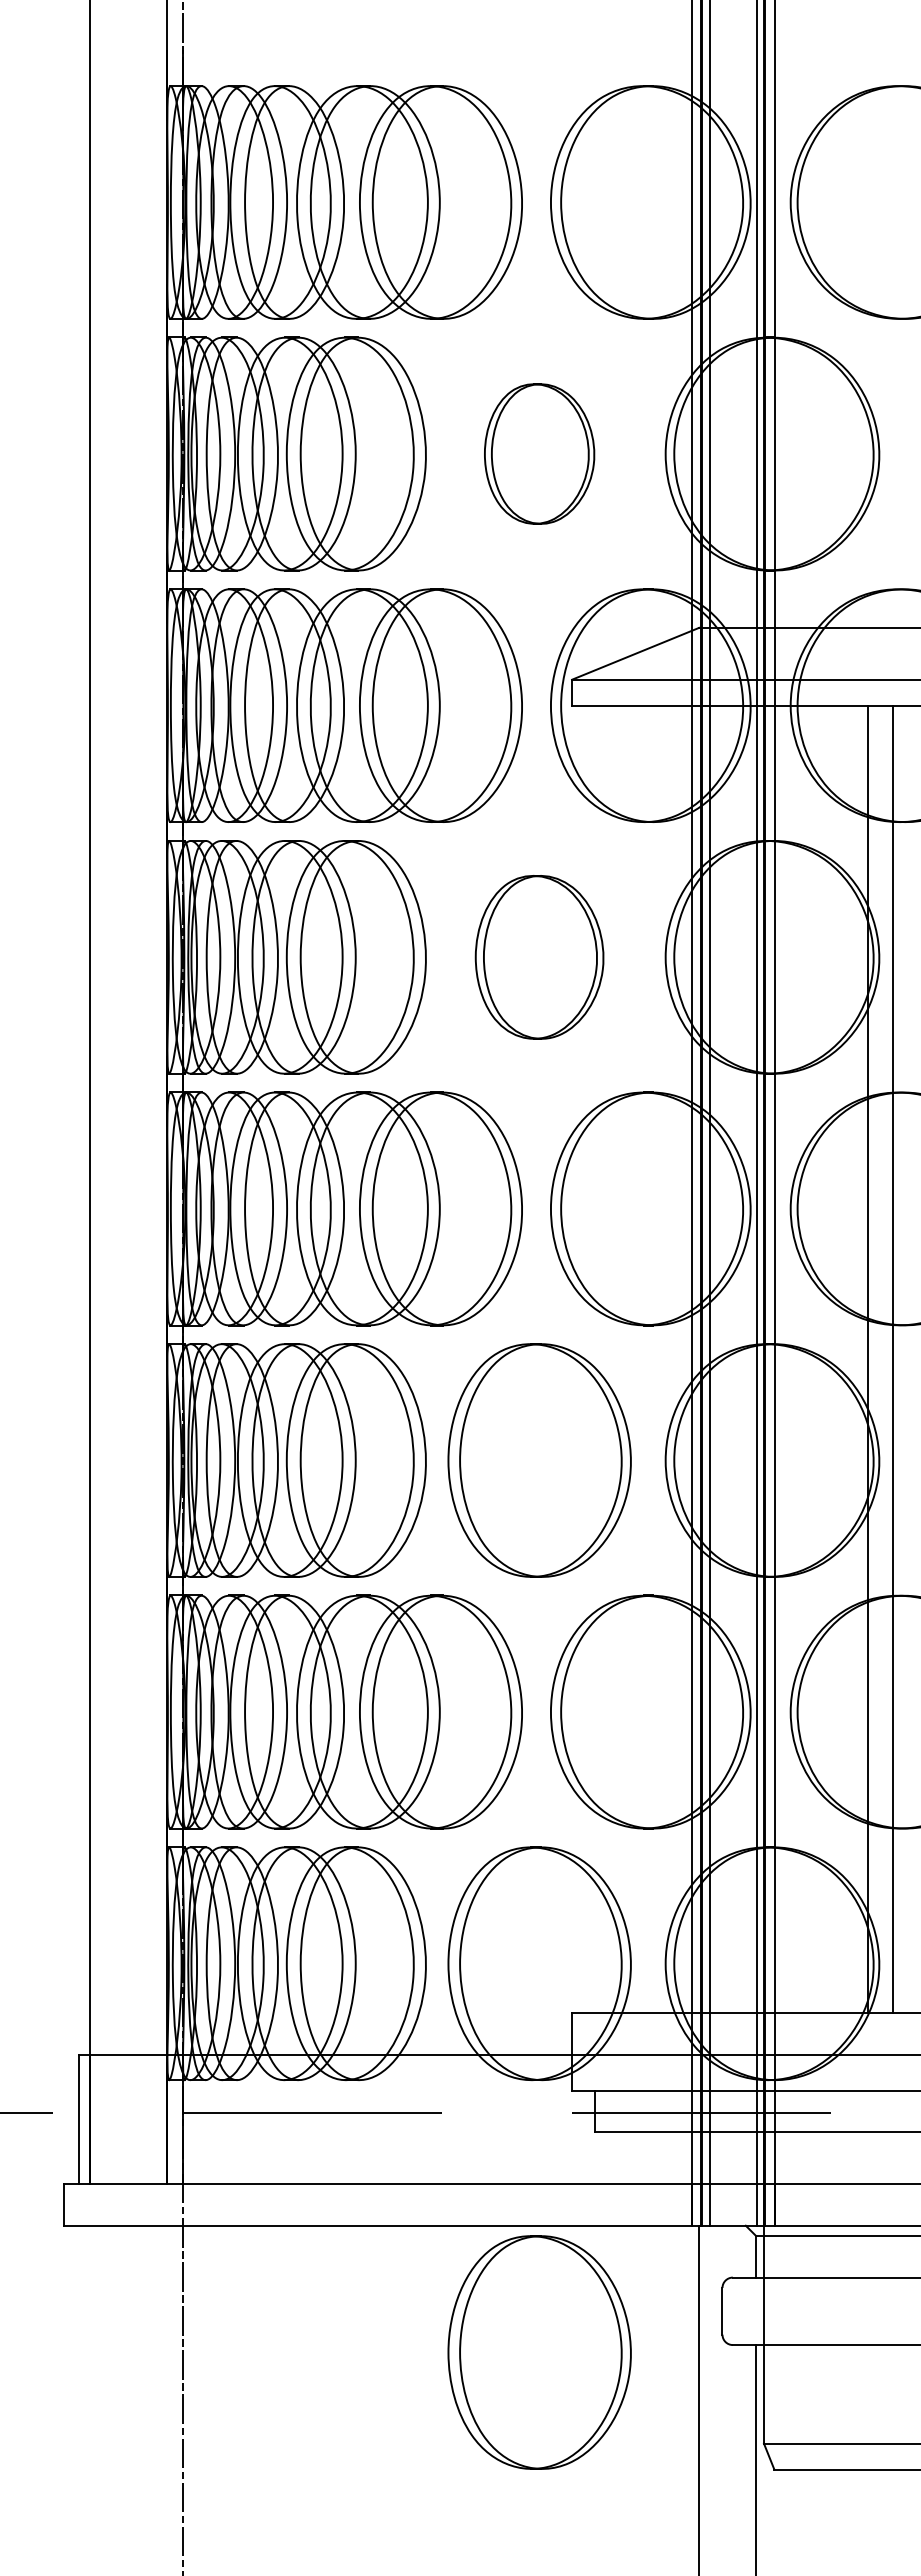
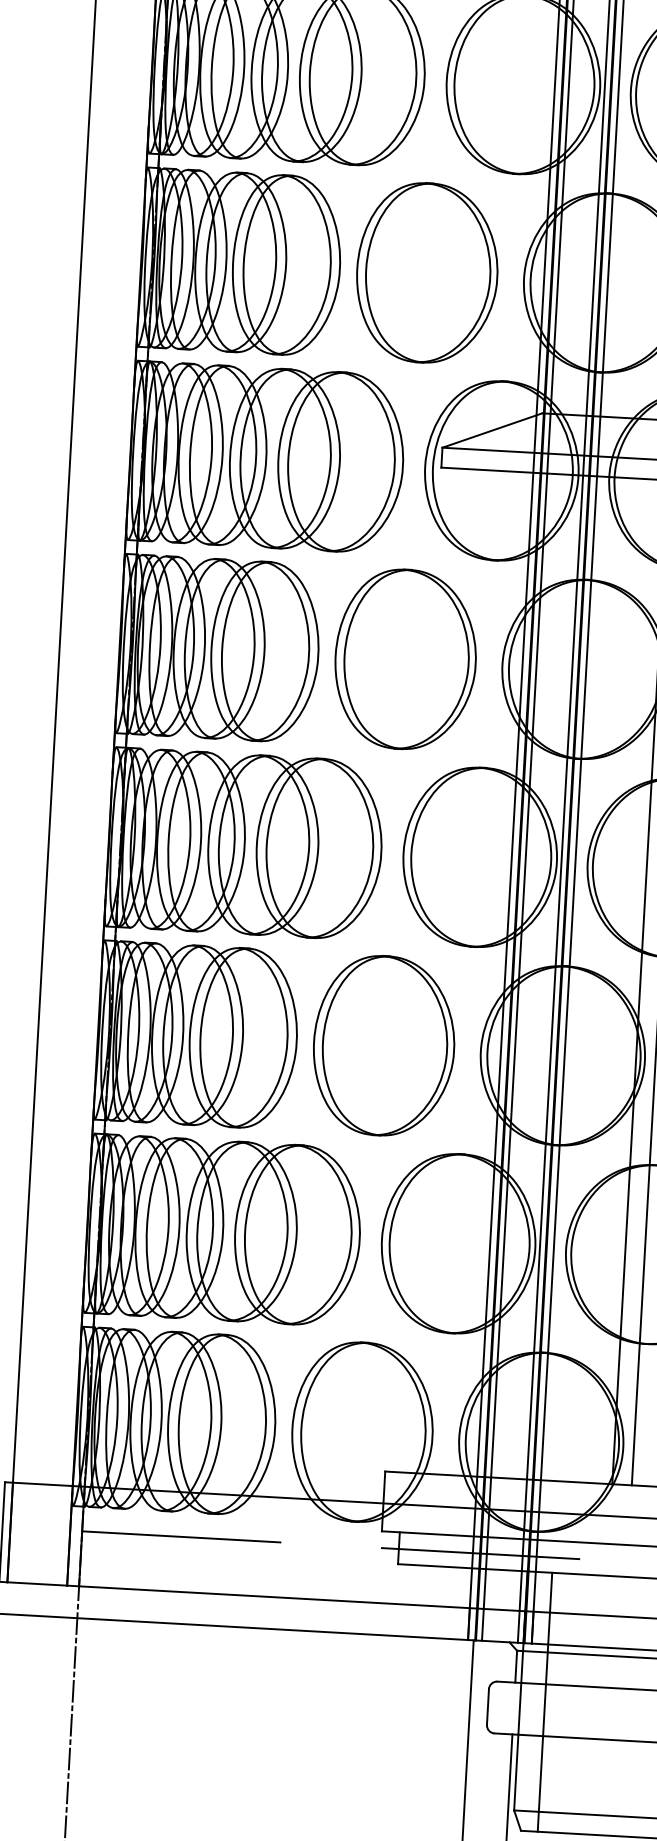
part: (539, 453) -> (427, 272), size x1.67
part: (539, 957) -> (405, 659), size x1.43
line: (796, 2300) -> (545, 1701), added
part: (539, 2352) -> (345, 1730), removed

